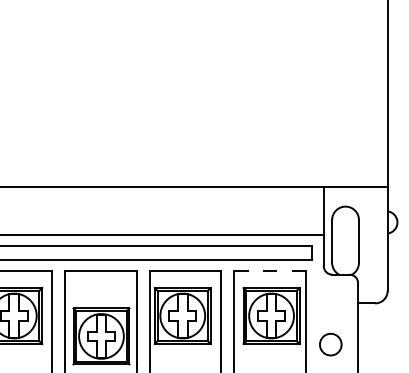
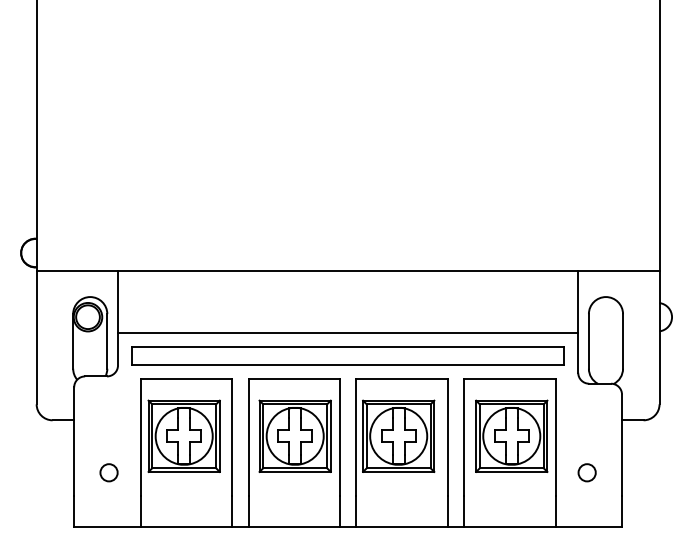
line: (269, 270) -> (509, 378), dashed -> solid
part: (100, 335) -> (294, 435), moved
circle: (330, 344) -> (586, 472), size x0.62

